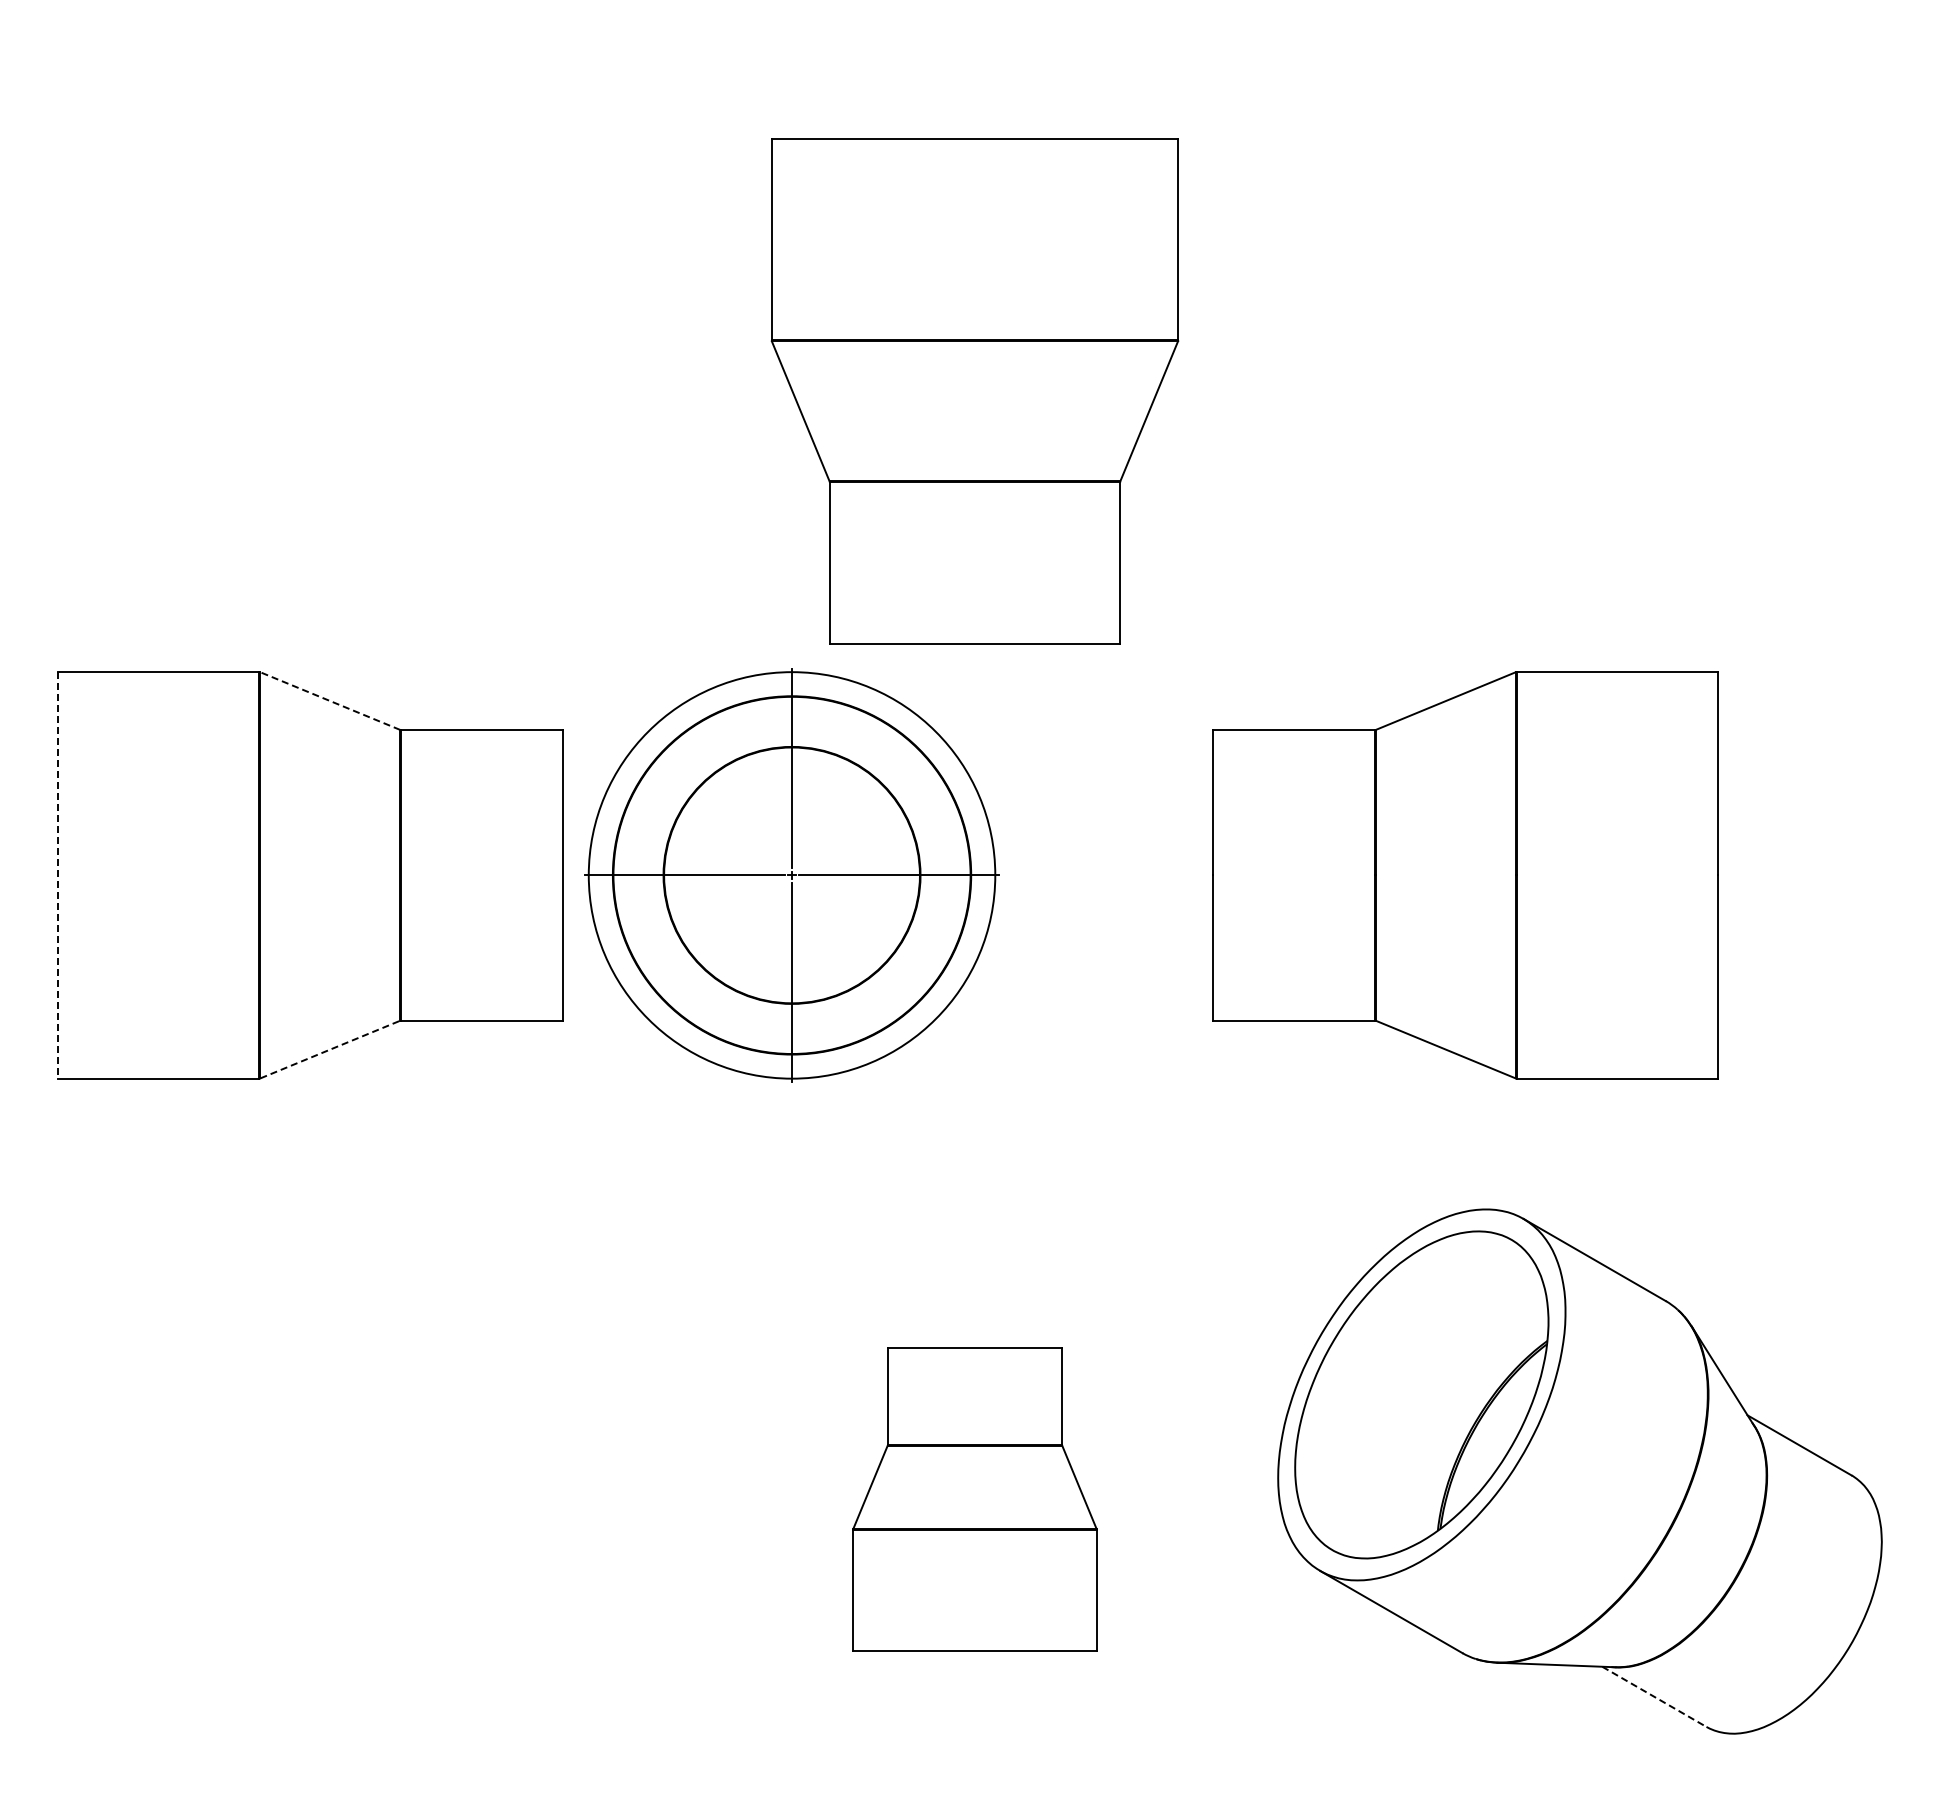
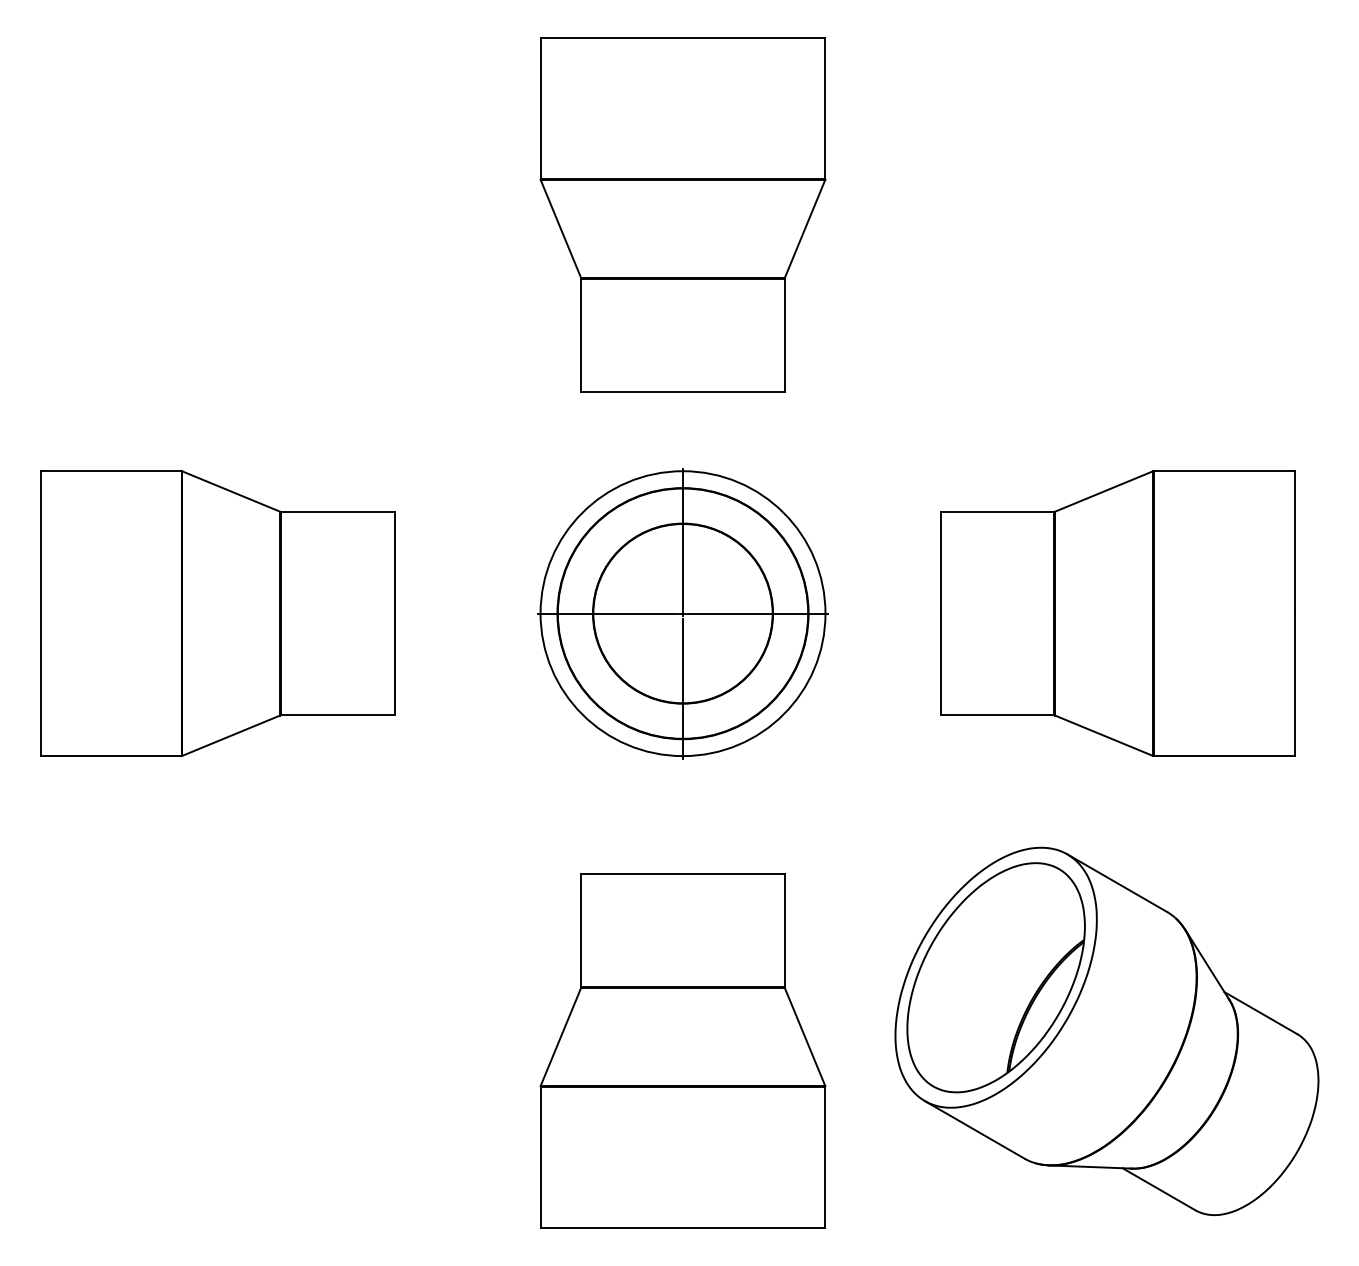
part: (974, 391) -> (682, 214), moved
line: (330, 701) -> (231, 491), dashed -> solid
line: (58, 875) -> (40, 613), dashed -> solid
part: (791, 875) -> (682, 613), moved
part: (1465, 875) -> (1117, 613), moved
line: (330, 1049) -> (231, 735), dashed -> solid
part: (974, 1499) -> (682, 1051), size x1.67
line: (1654, 1697) -> (1159, 1189), dashed -> solid

